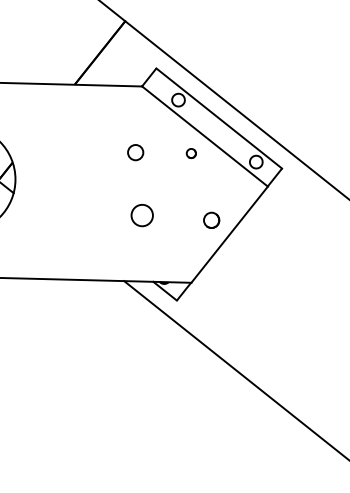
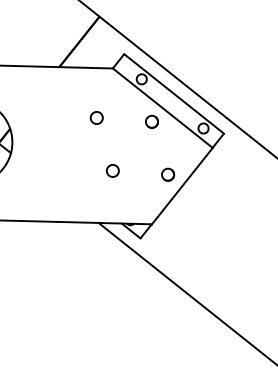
circle: (135, 152) -> (96, 117), moved
circle: (190, 153) -> (151, 121), size x1.67
circle: (141, 215) -> (112, 170), size x0.71

